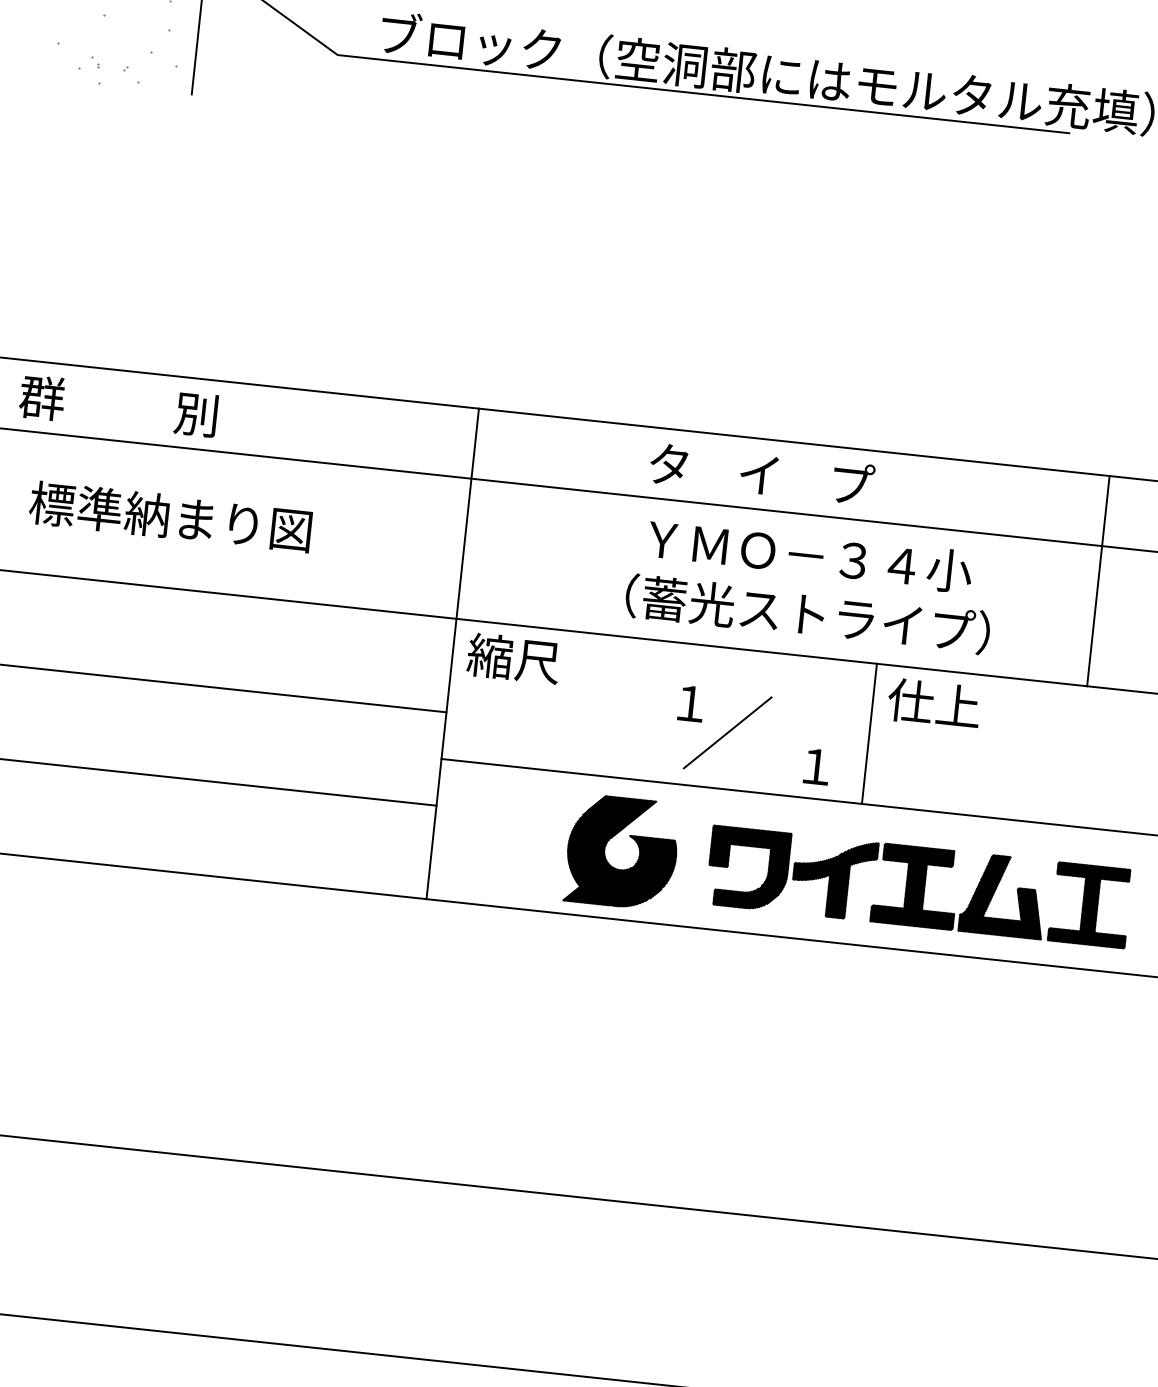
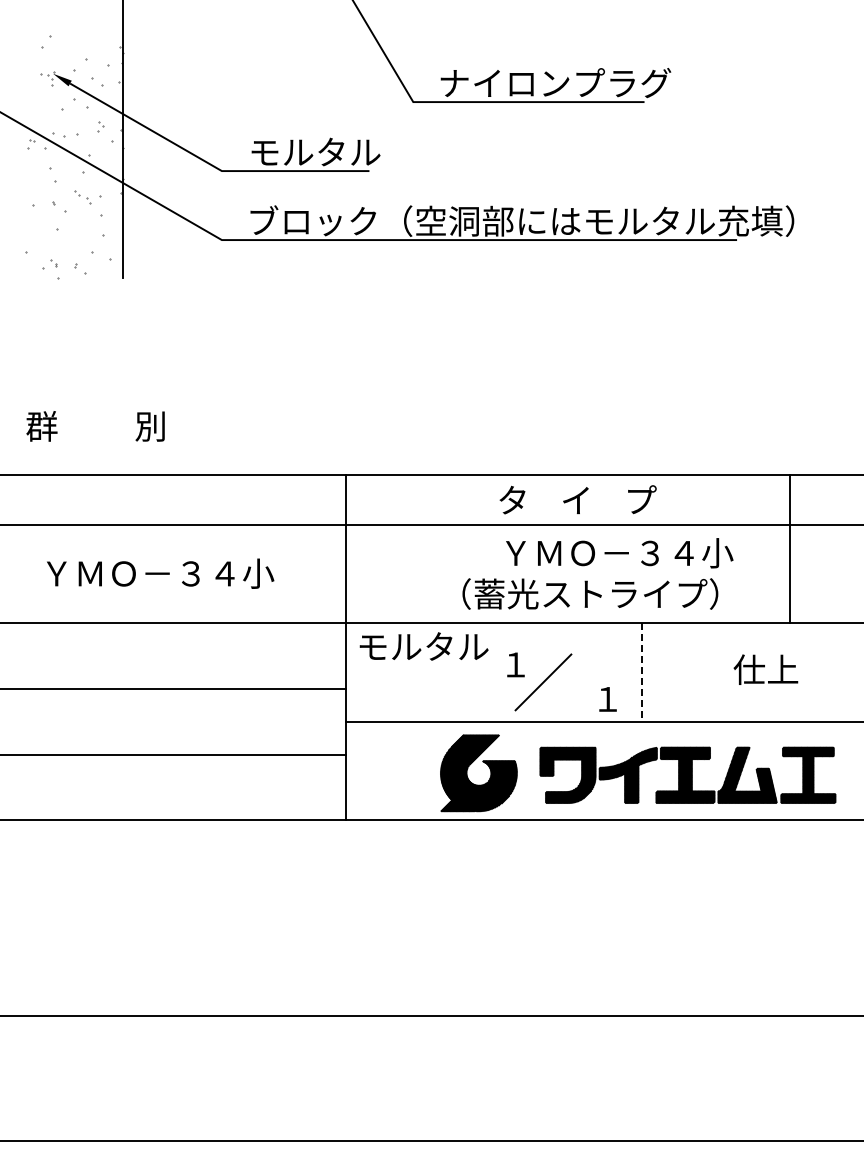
text: (118, 406) -> (95, 426), moved
text: (761, 473) -> (577, 499), moved
text: (195, 519) -> (157, 573), 標準納まり図 -> ＹＭＯ－３４小
text: (809, 556) -> (619, 553), moved
text: (561, 663) -> (422, 646), 縮尺 -> モルタル
text: (933, 703) -> (765, 669), moved
line: (869, 735) -> (642, 673), solid -> dashed

